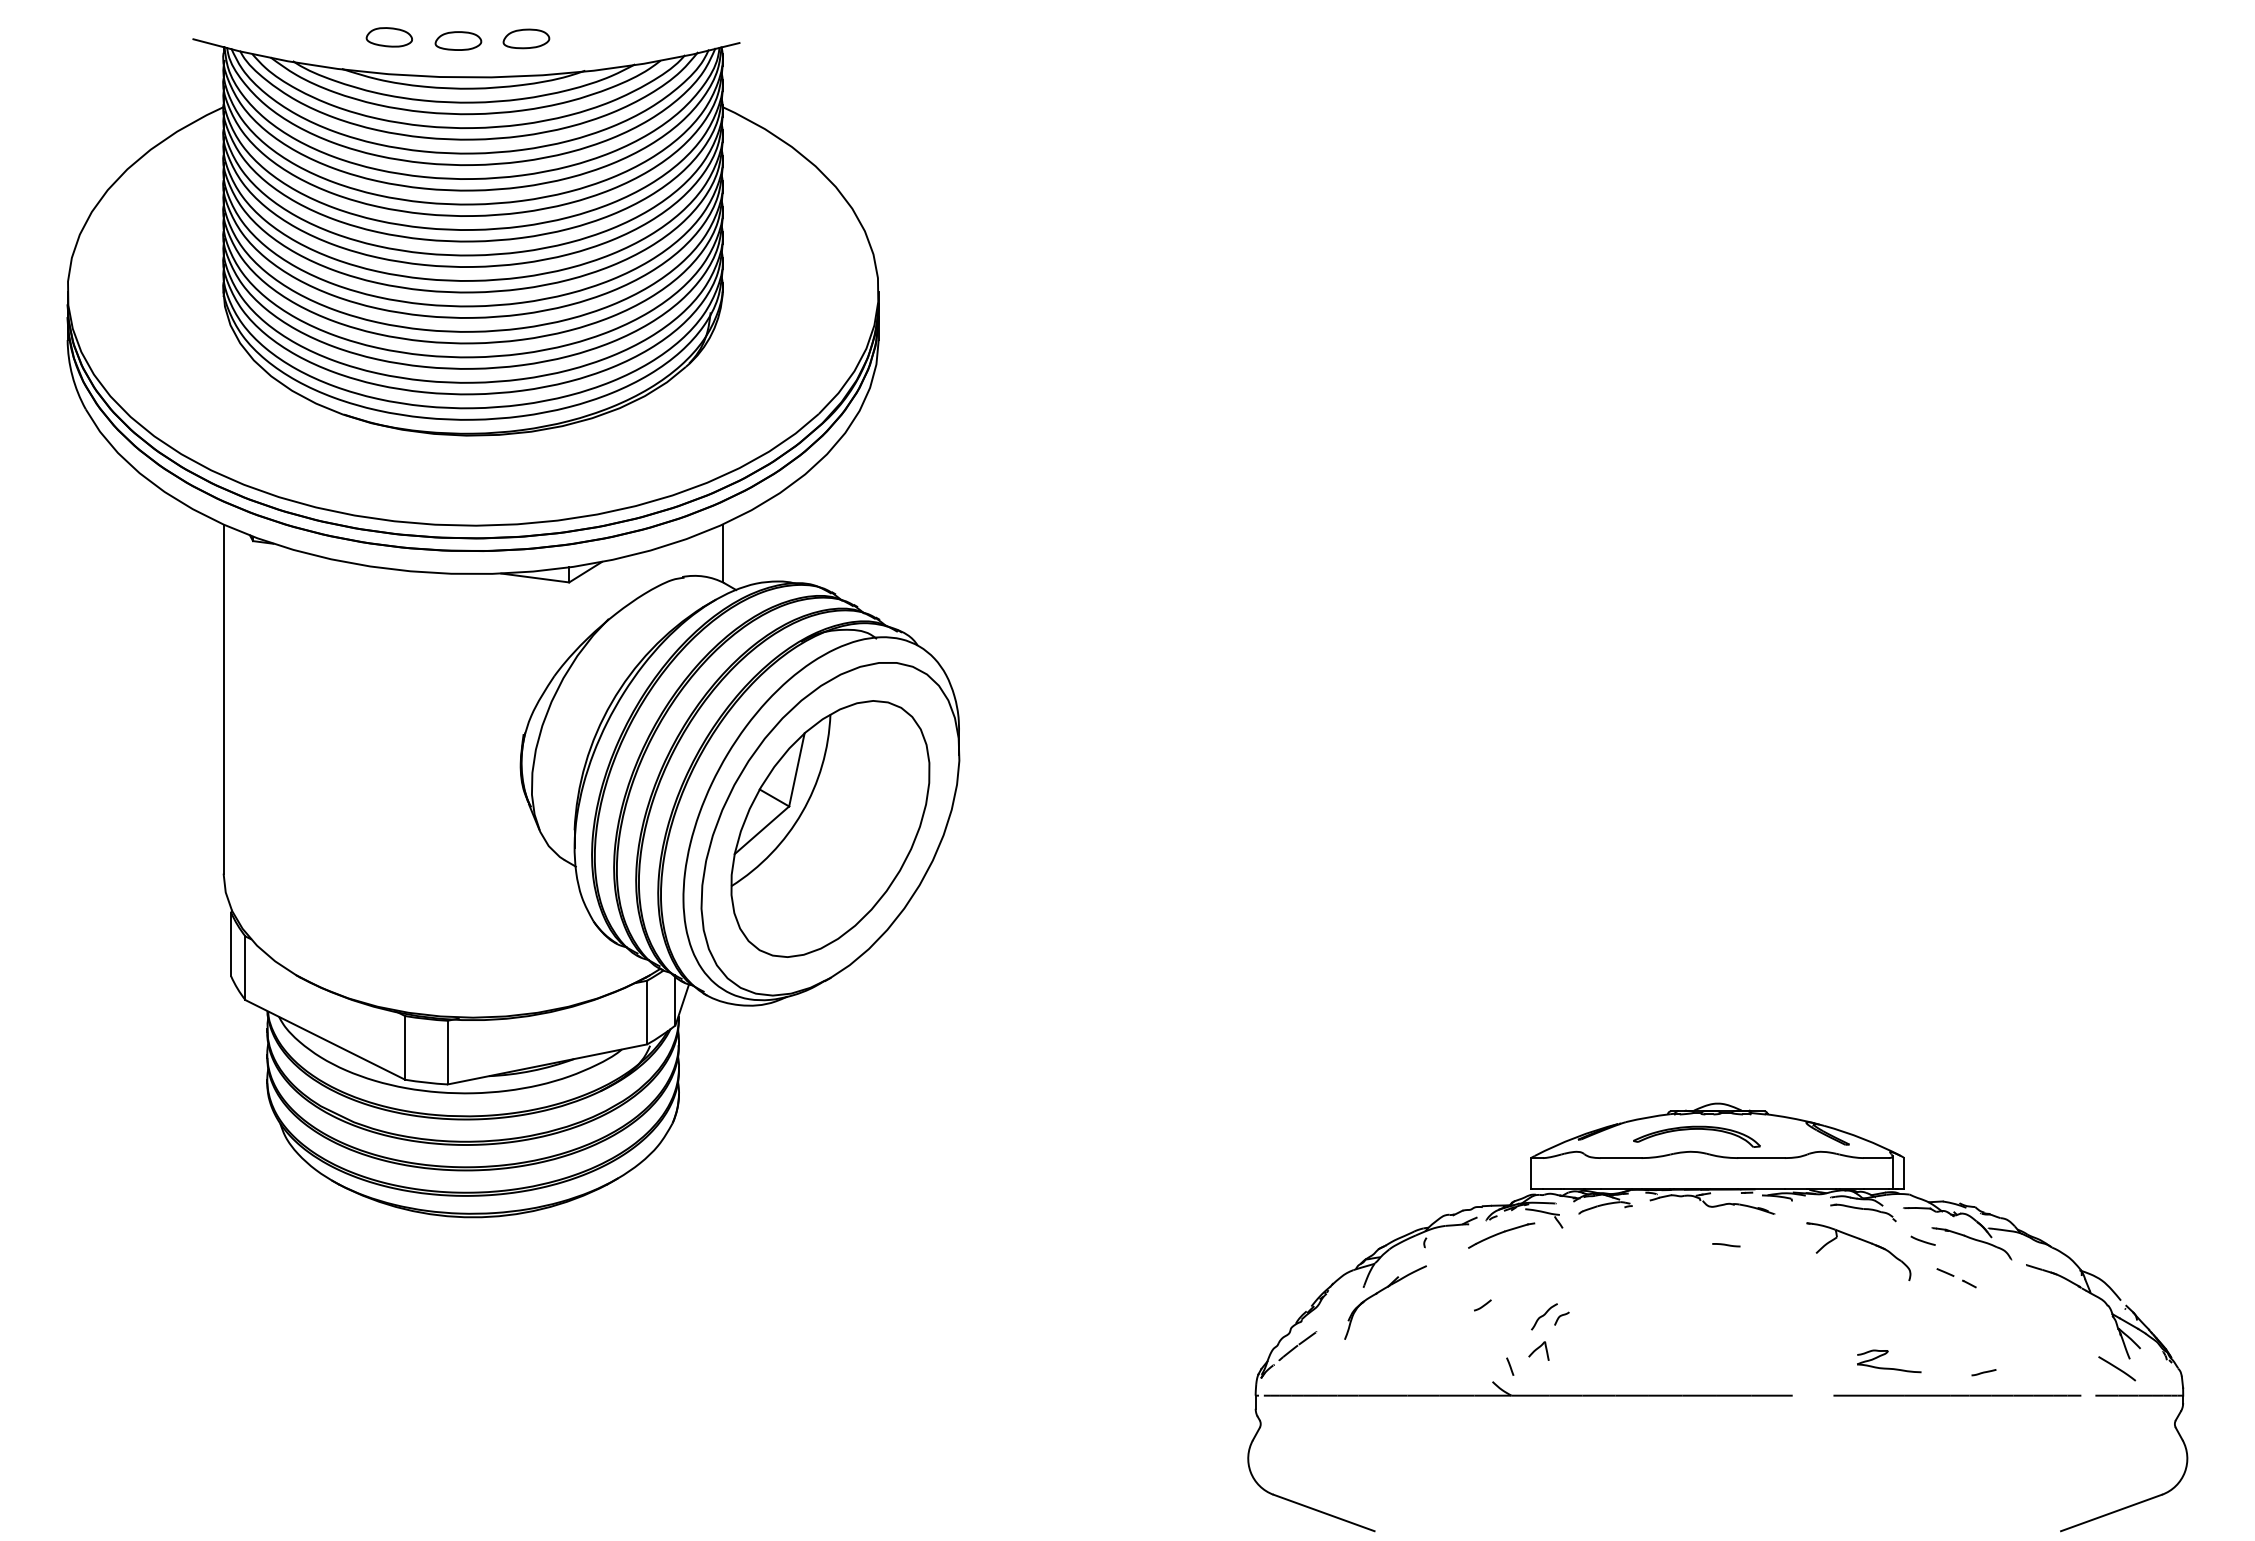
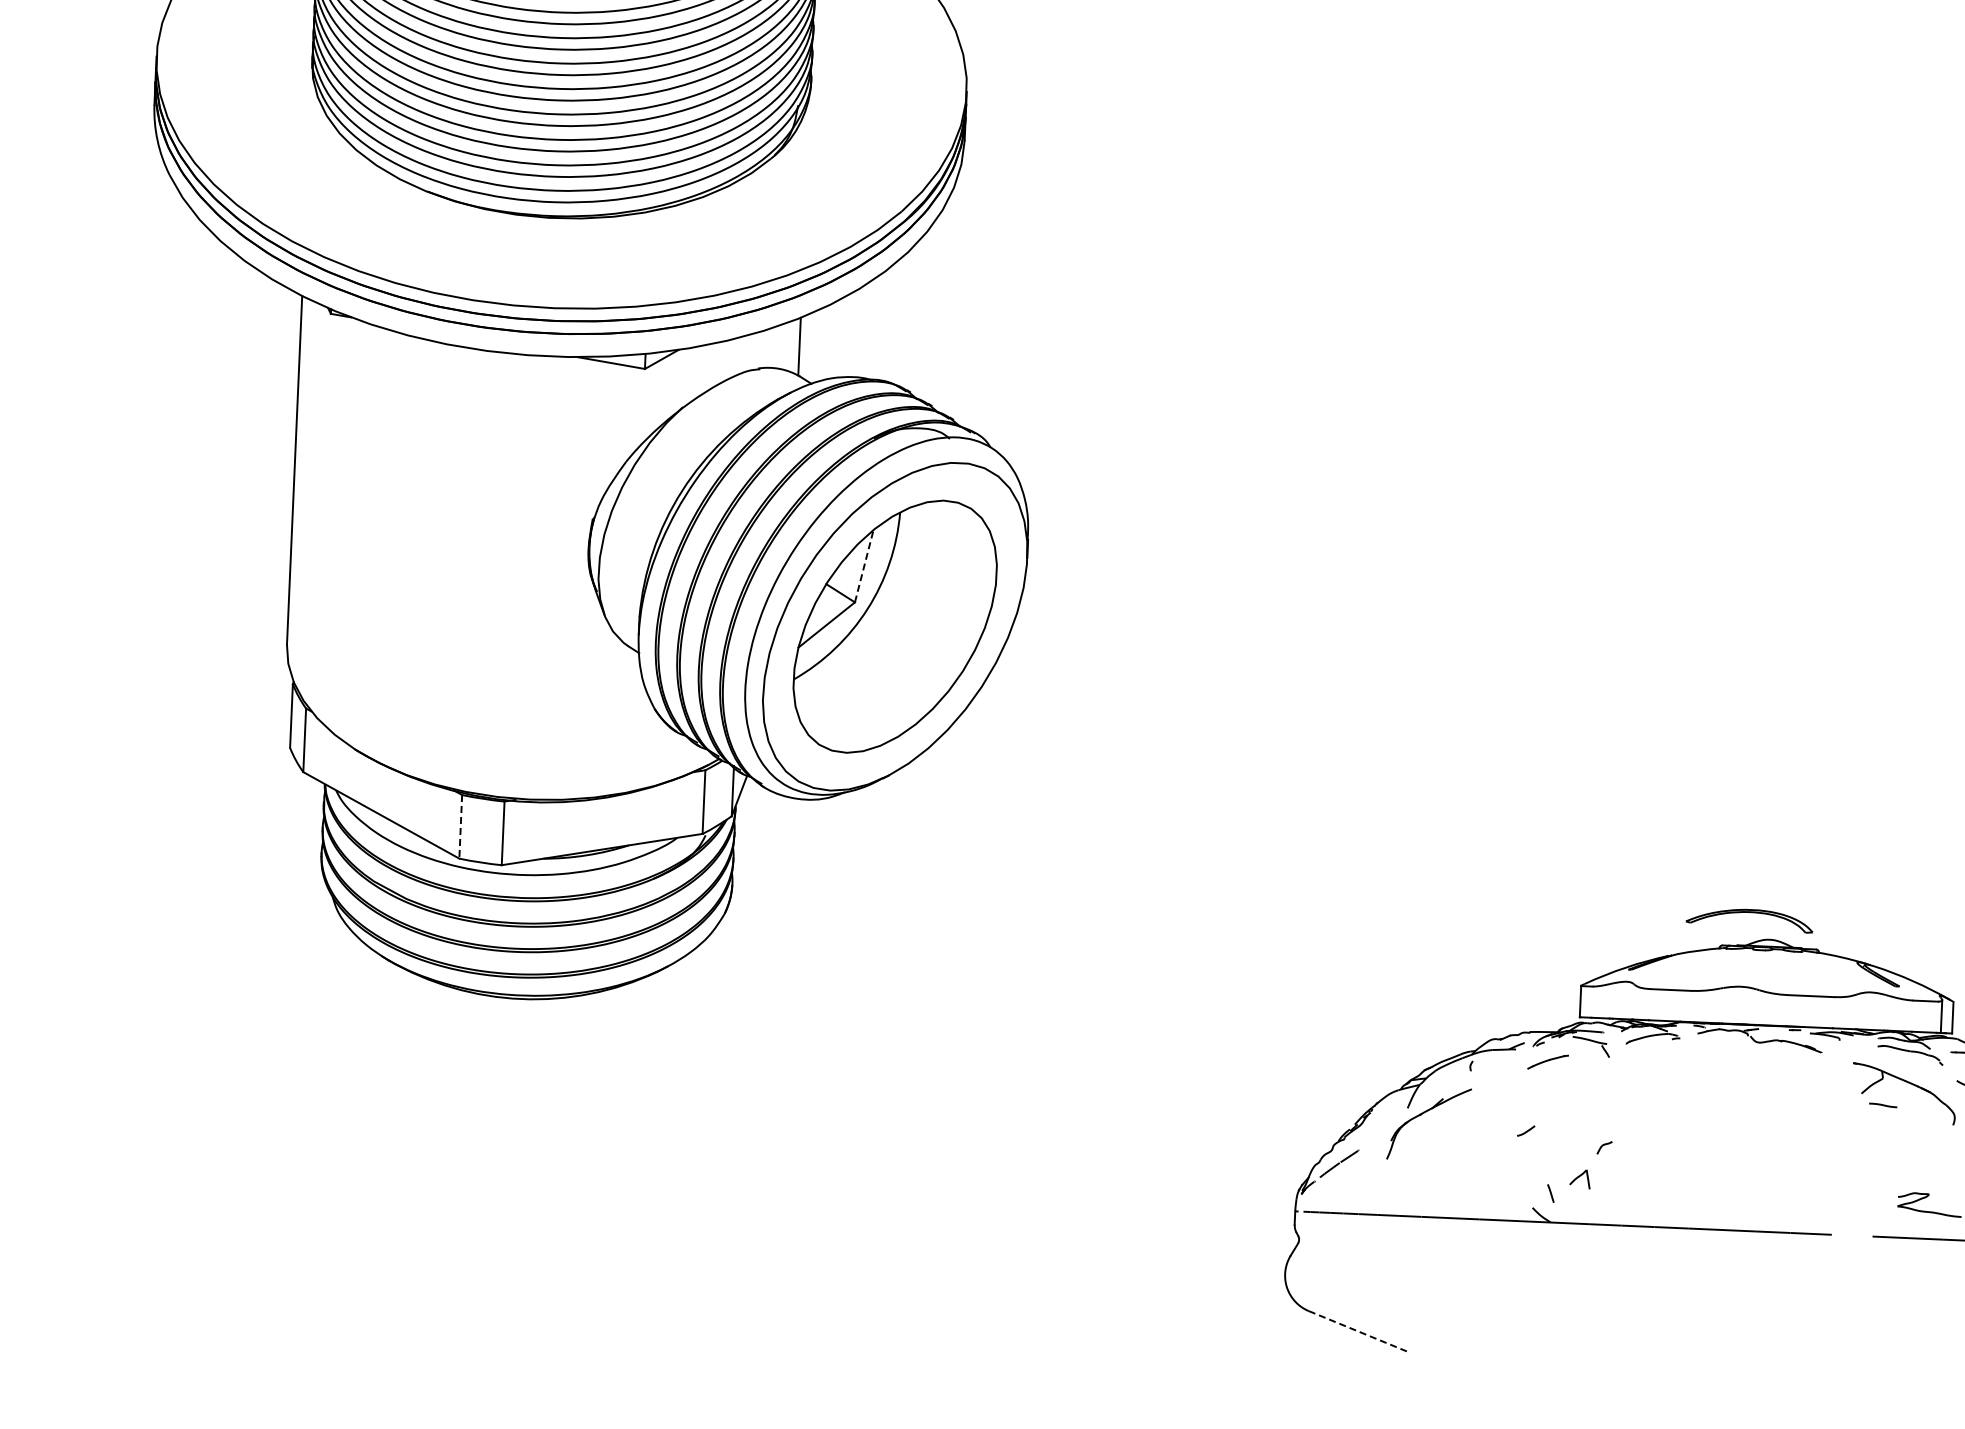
line: (797, 769) -> (864, 565), solid -> dashed
line: (405, 1047) -> (461, 826), solid -> dashed
part: (1696, 1129) -> (1749, 912), moved
part: (1501, 1235) -> (1547, 1062), size x0.6
line: (1726, 1245) -> (1883, 1105), moved
curve: (1544, 1315) -> (1587, 1143), removed
line: (1324, 1512) -> (1358, 1331), solid -> dashed

